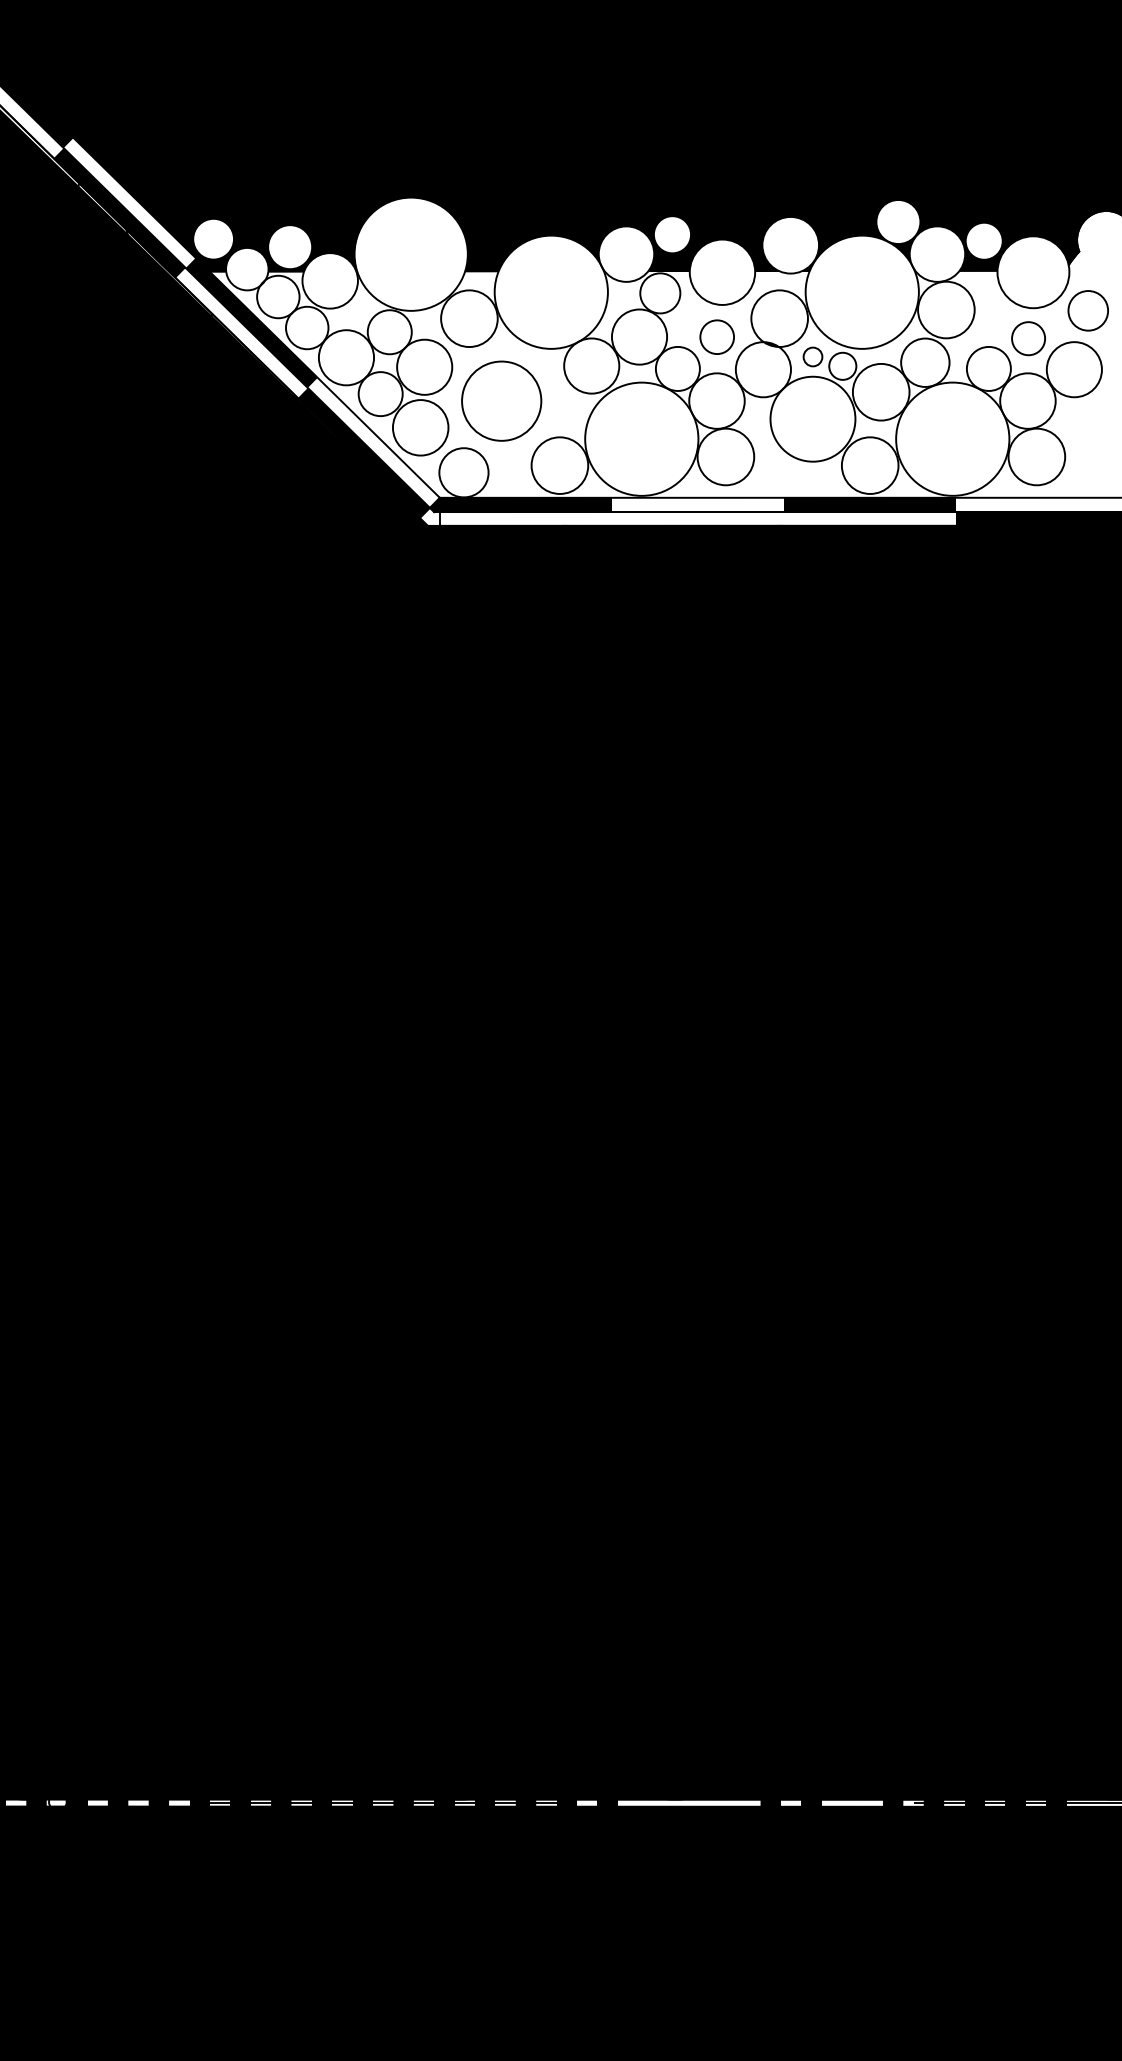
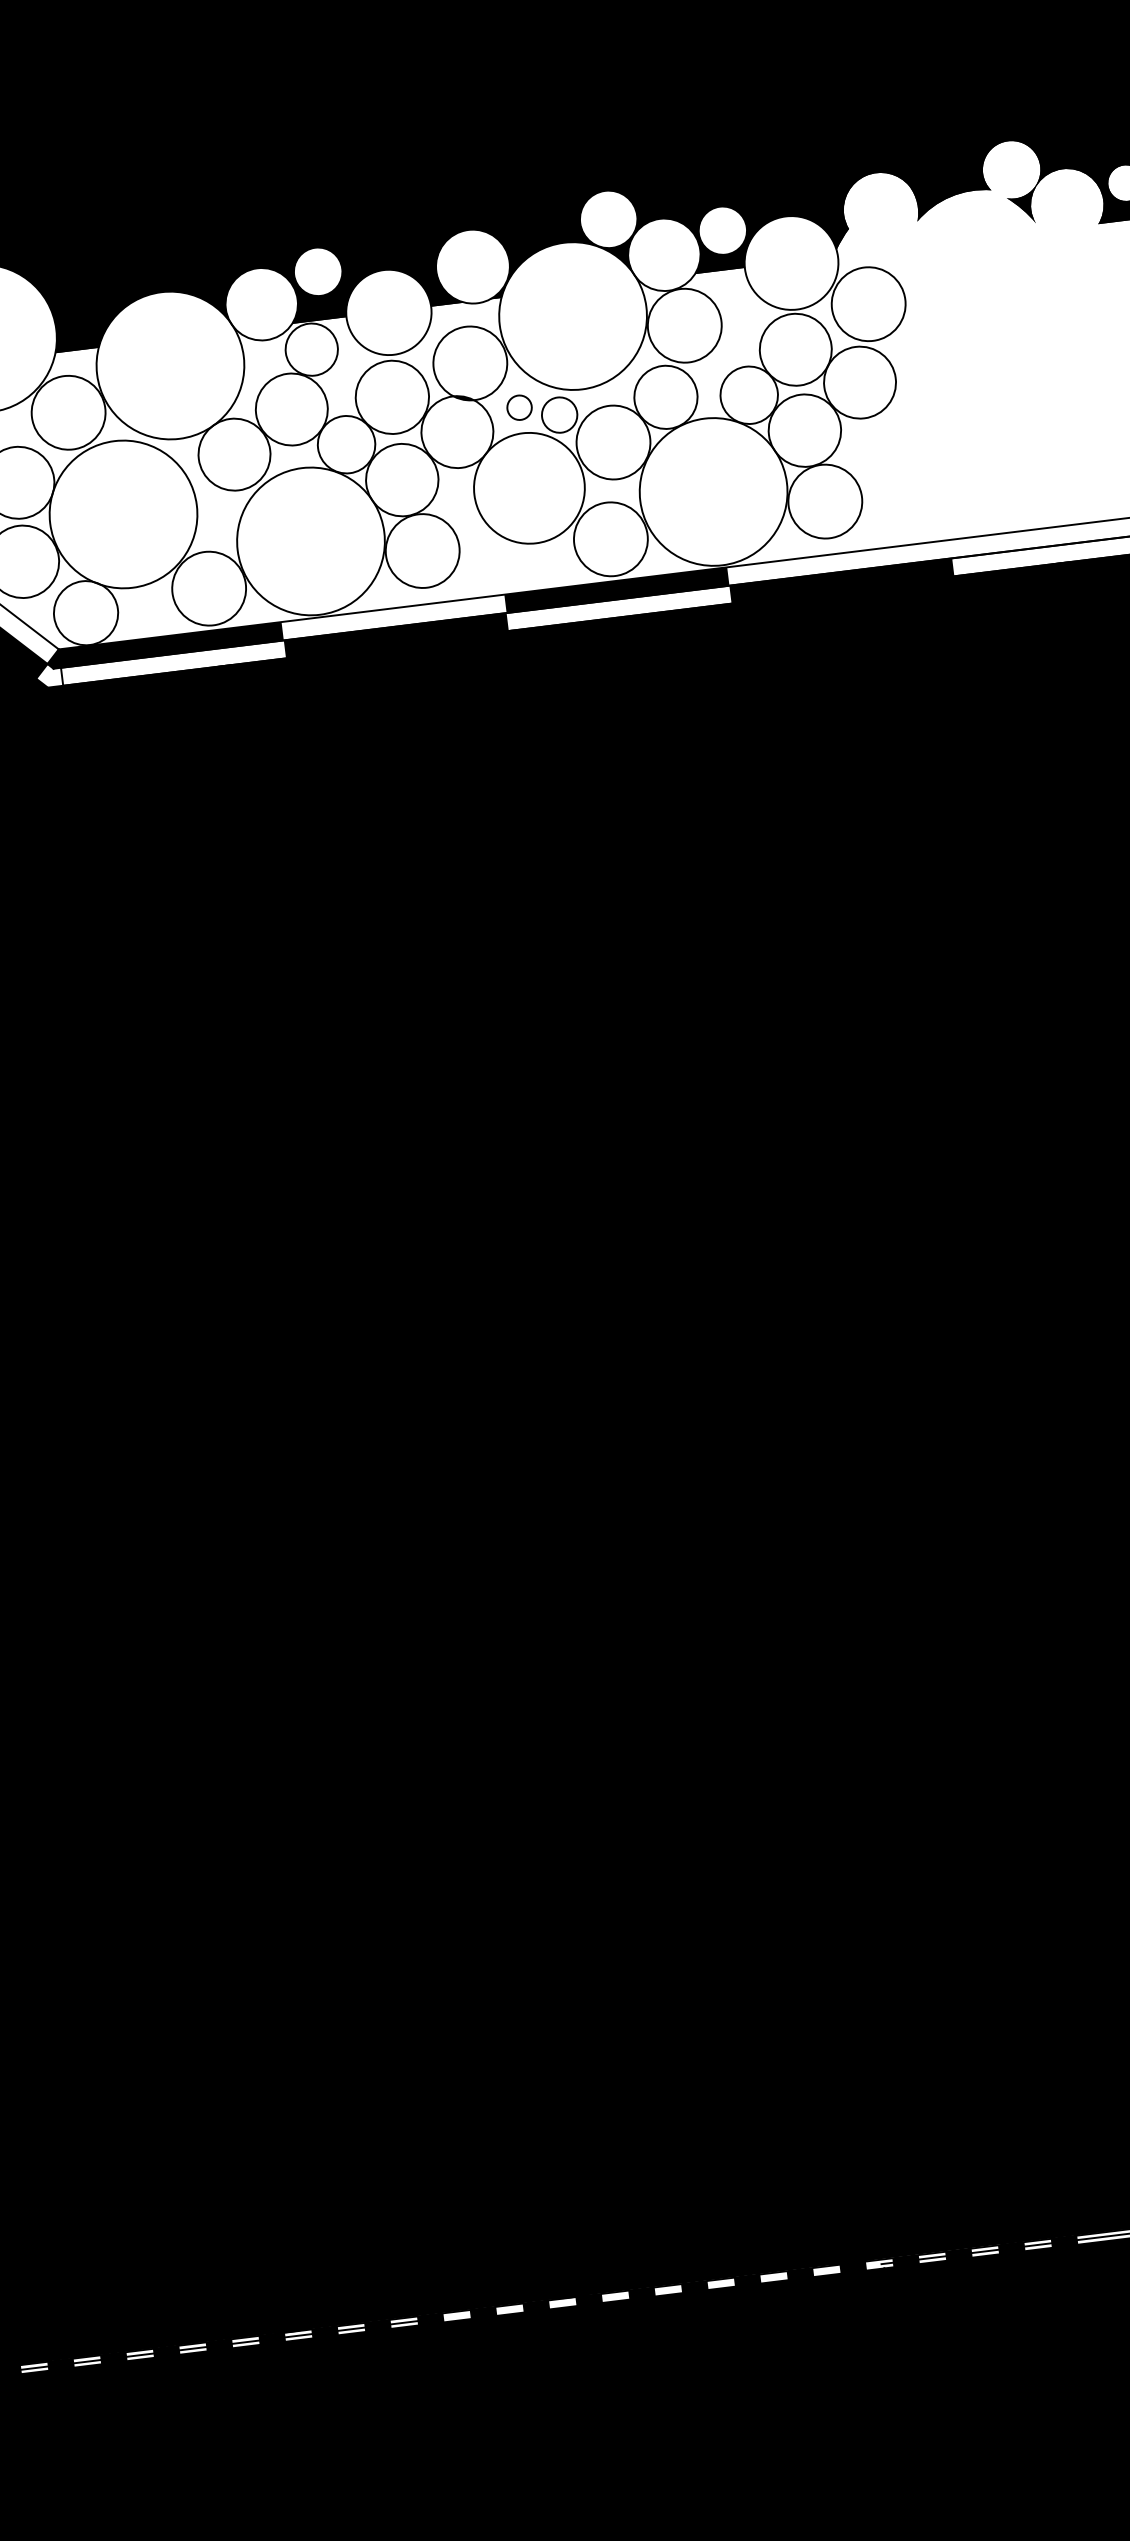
circle: (1087, 310) -> (867, 303), size x1.43
circle: (717, 337) -> (392, 397), size x1.67
circle: (1028, 338) -> (795, 349), size x1.67
circle: (501, 400) -> (123, 513), size x1.43
fill: (697, 518) -> (395, 635), added
fill: (648, 1802) -> (536, 2305), added
fill: (688, 1802) -> (588, 2299), added
fill: (729, 1802) -> (641, 2292), added
fill: (852, 1802) -> (800, 2273), added

